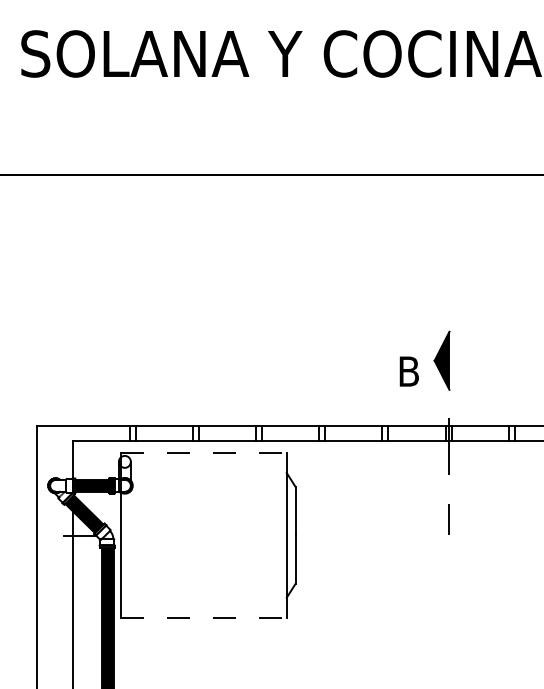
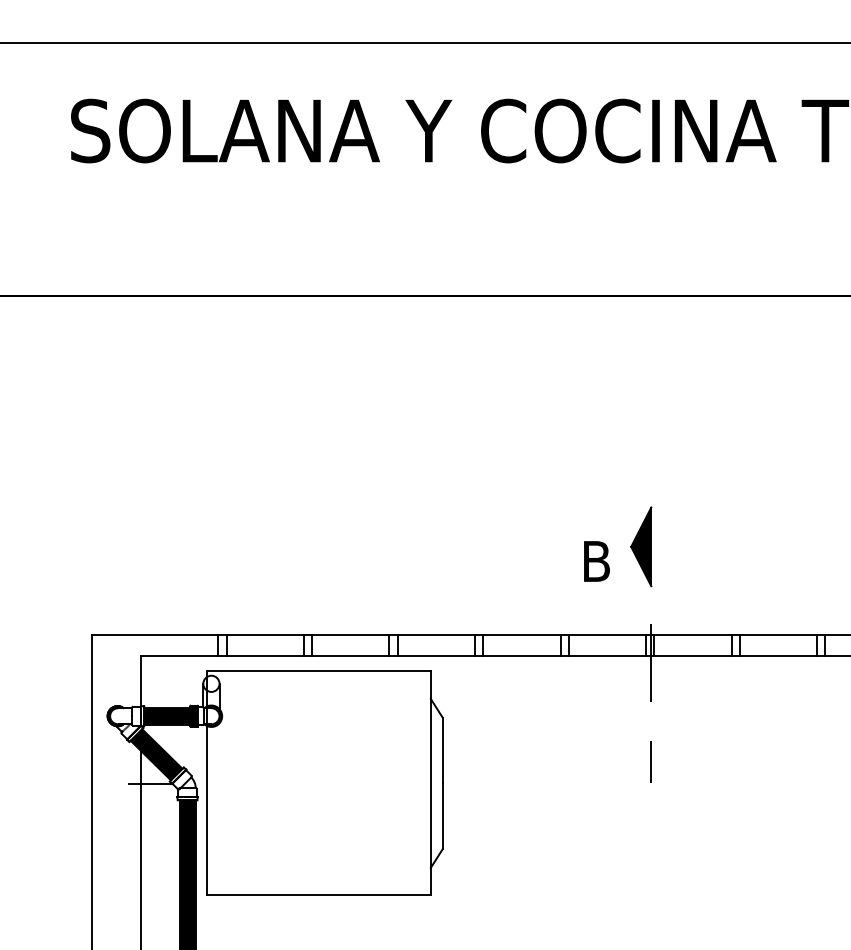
line: (204, 452) -> (319, 671), dashed -> solid
line: (204, 618) -> (319, 895), dashed -> solid

